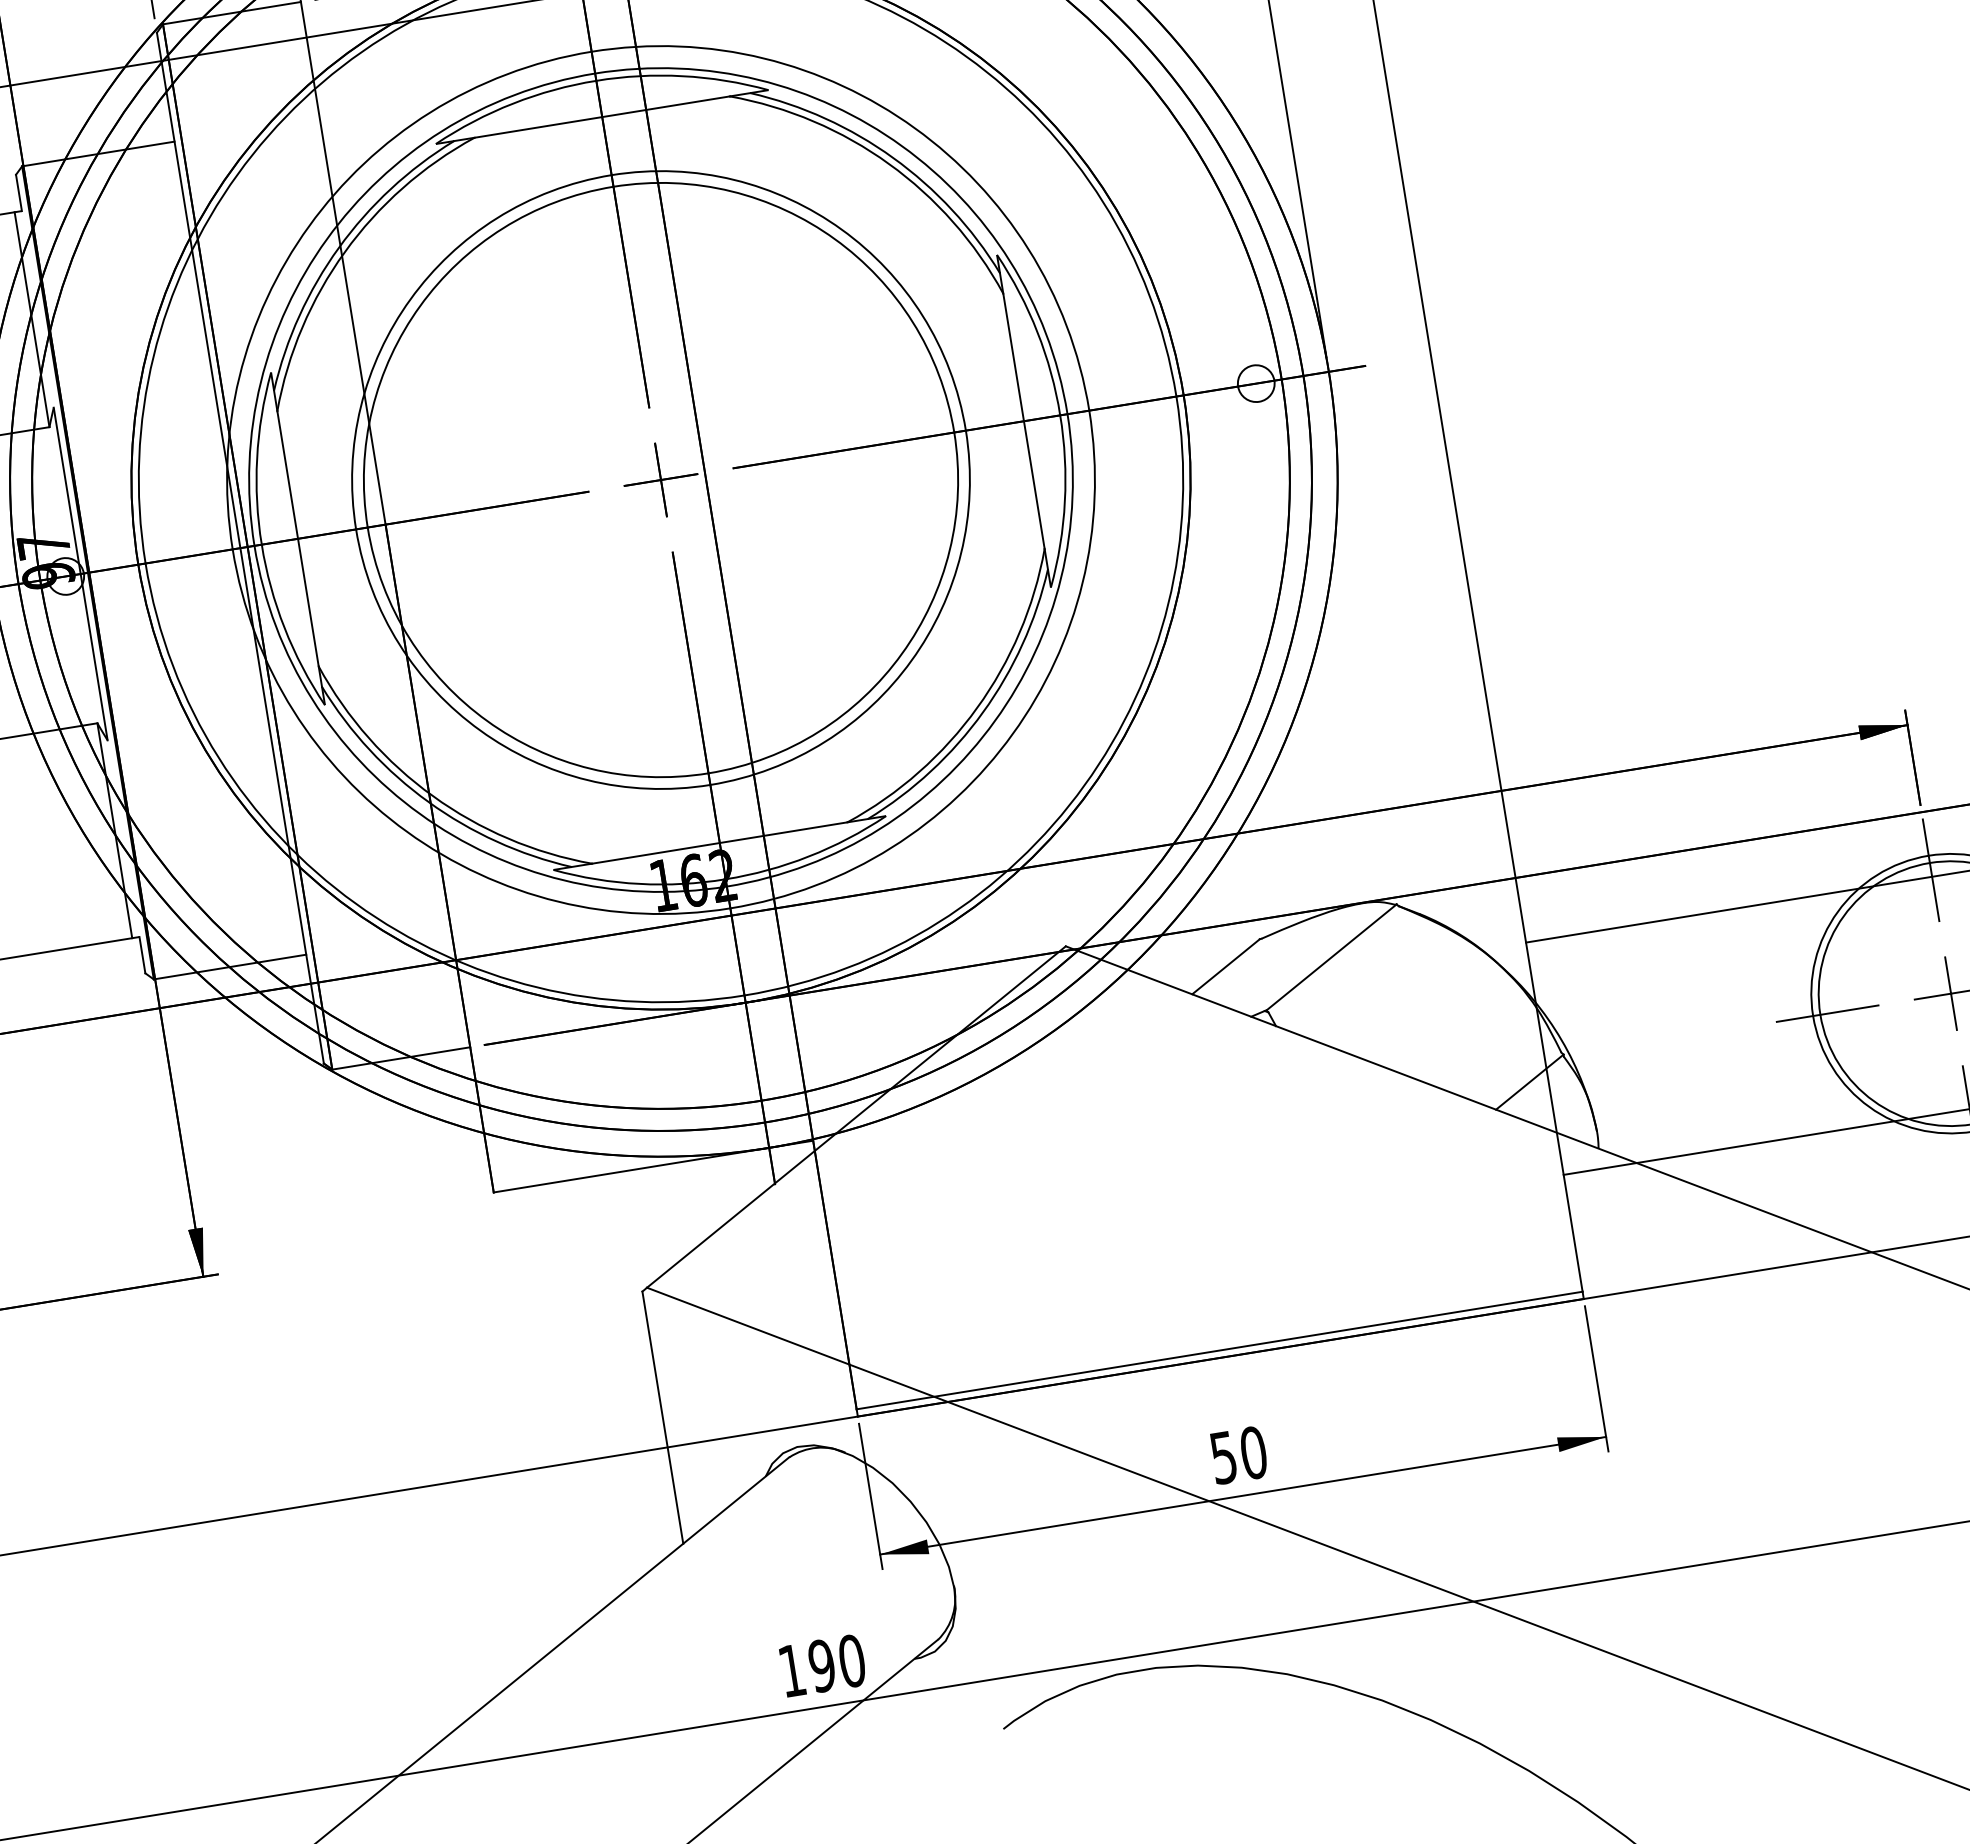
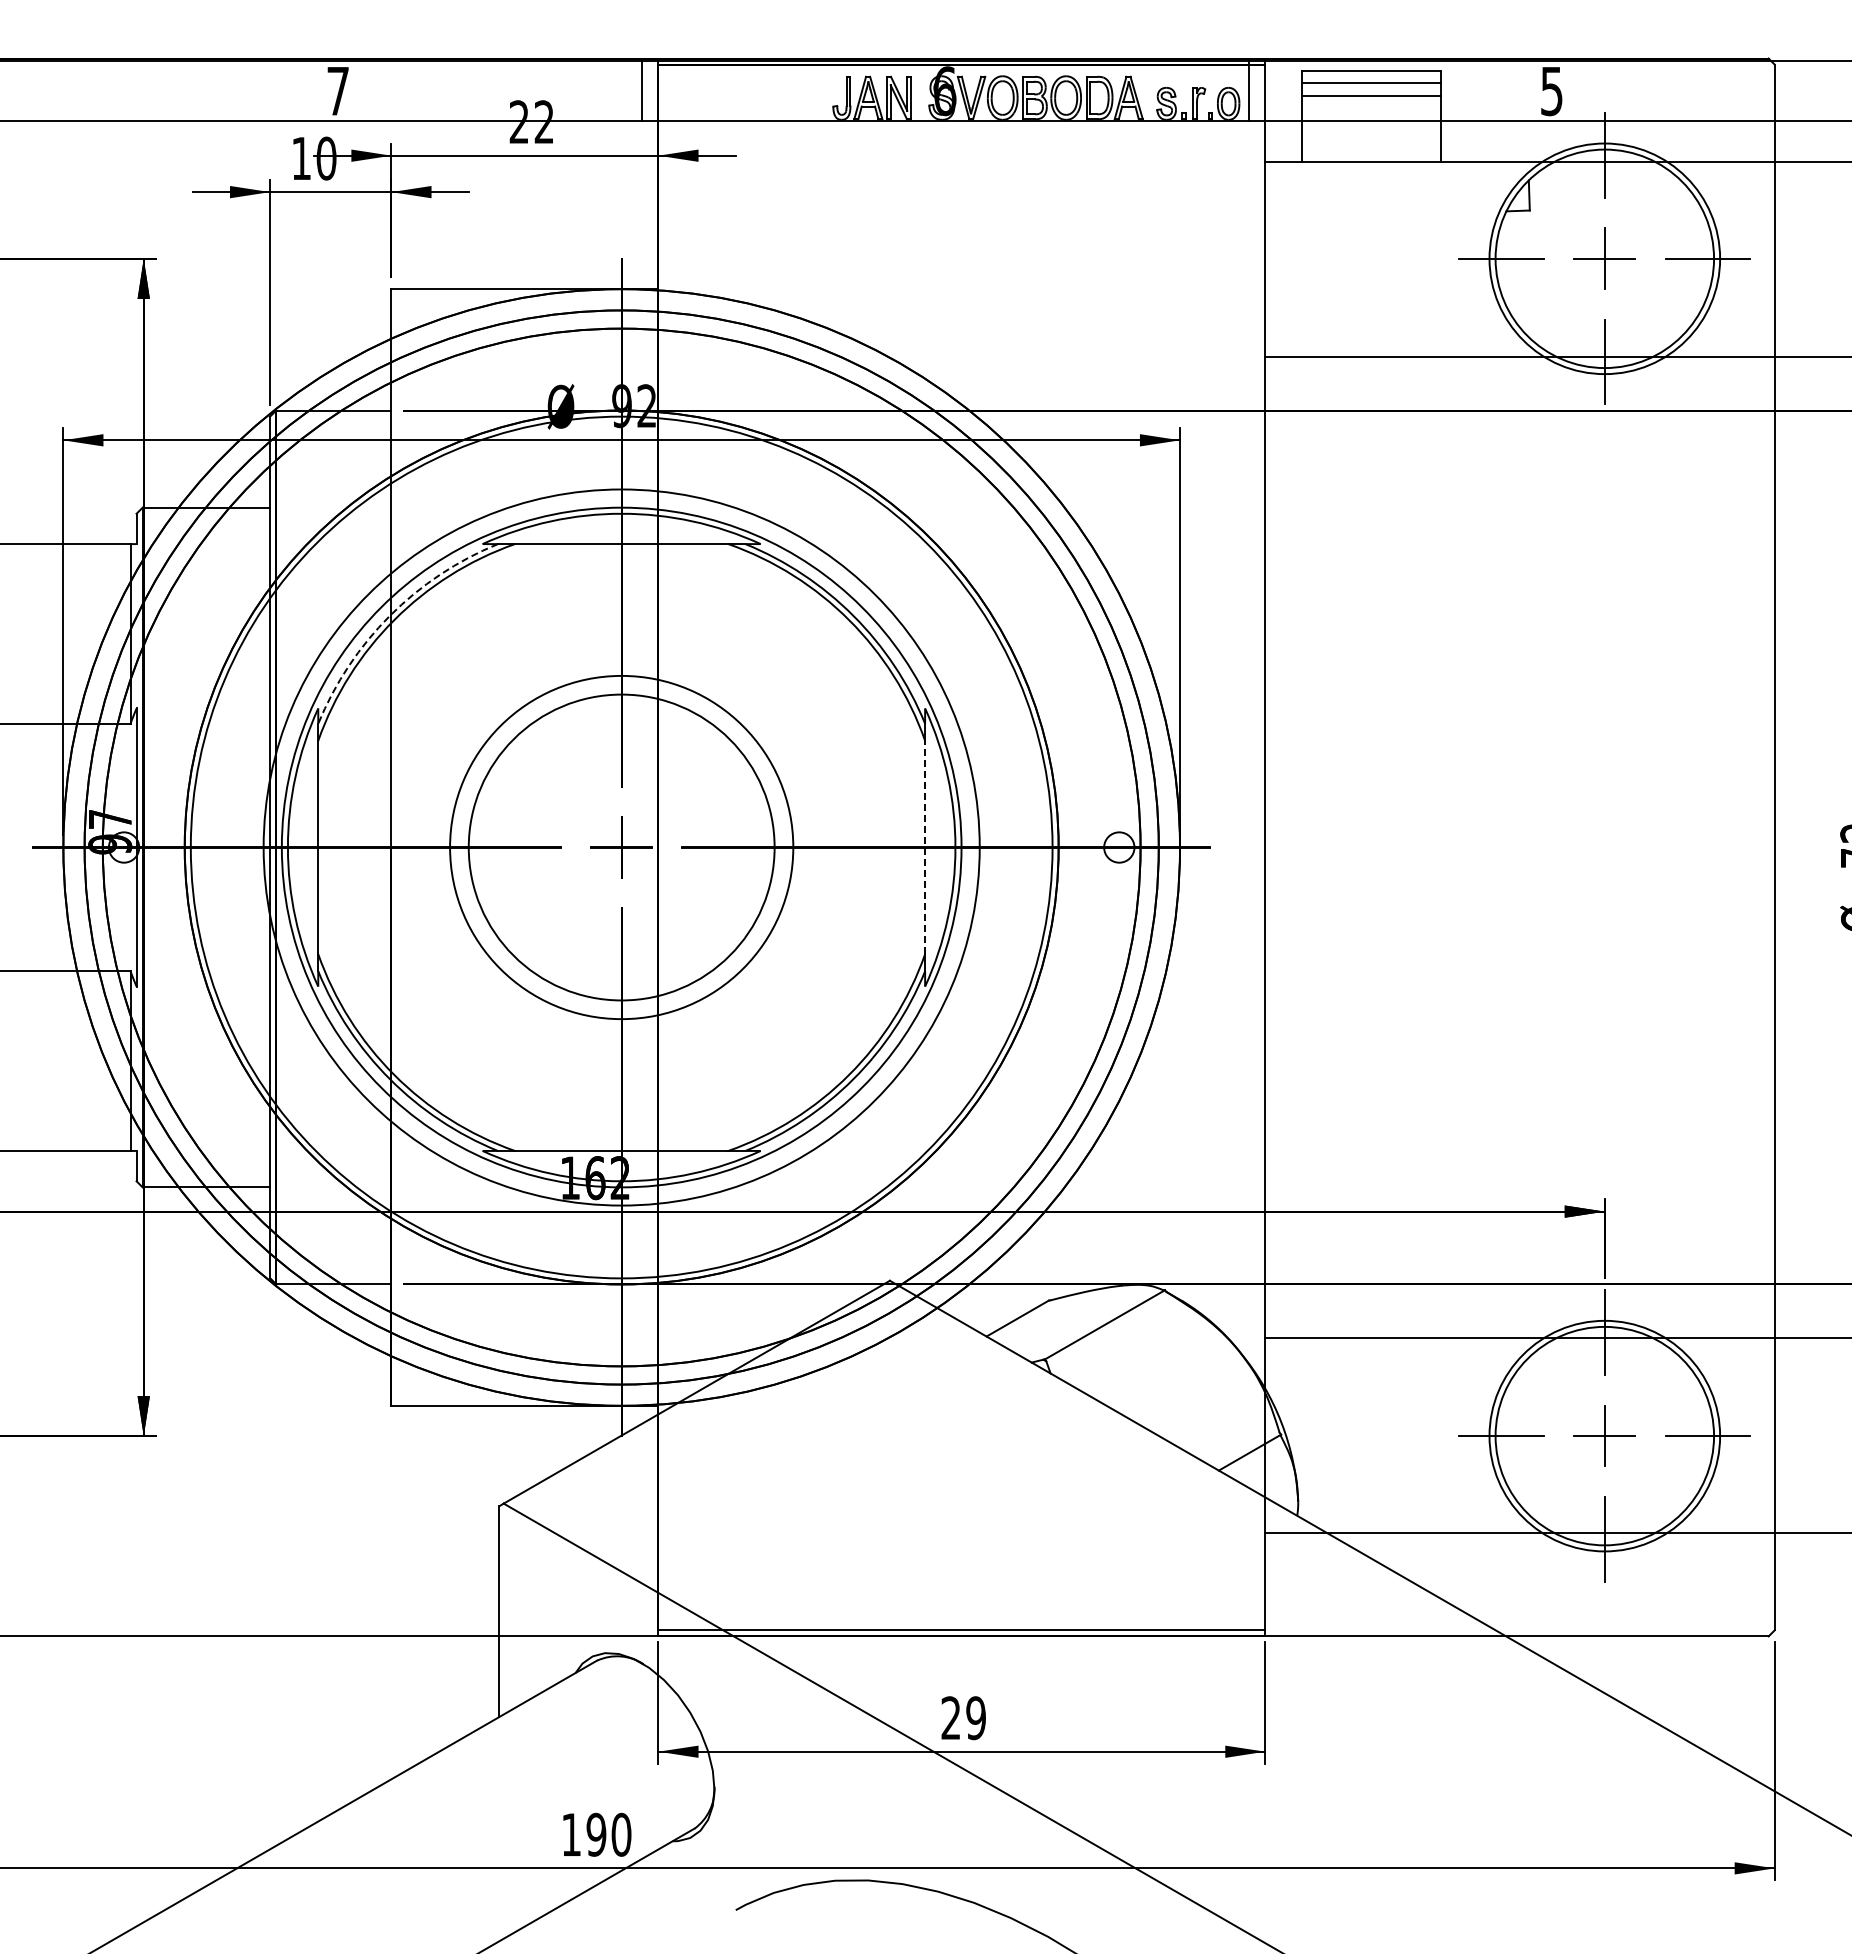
arc: (338, 247) -> (389, 615), solid -> dashed
line: (1024, 421) -> (925, 847), solid -> dashed
circle: (660, 480) -> (621, 847), size x0.6
circle: (660, 480) -> (621, 847), size x0.7
text: (1238, 1455) -> (963, 1718), 50 -> 29

